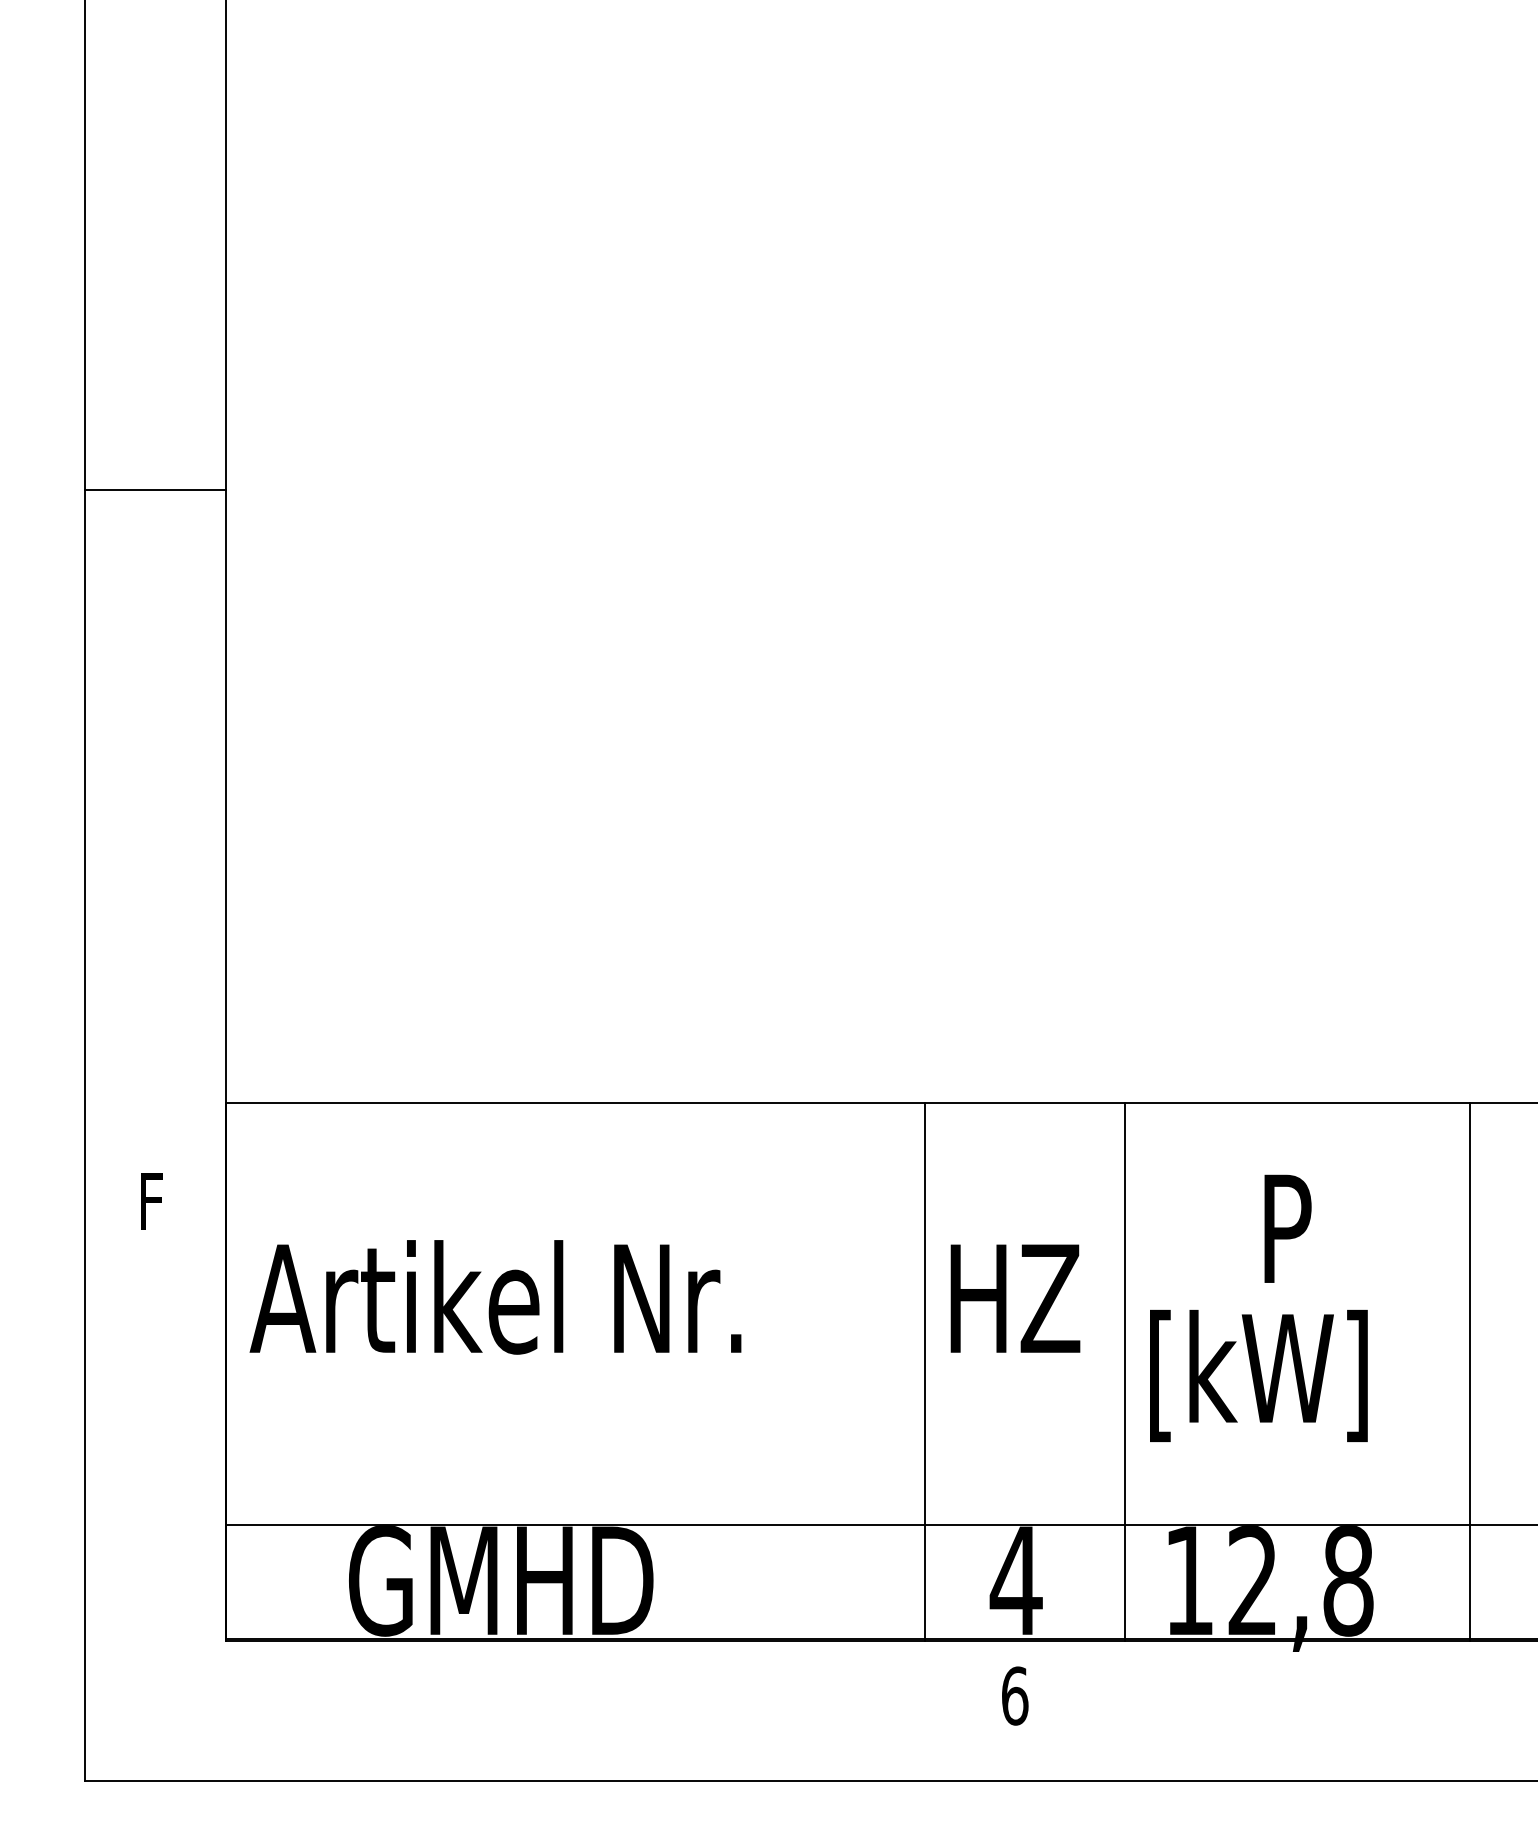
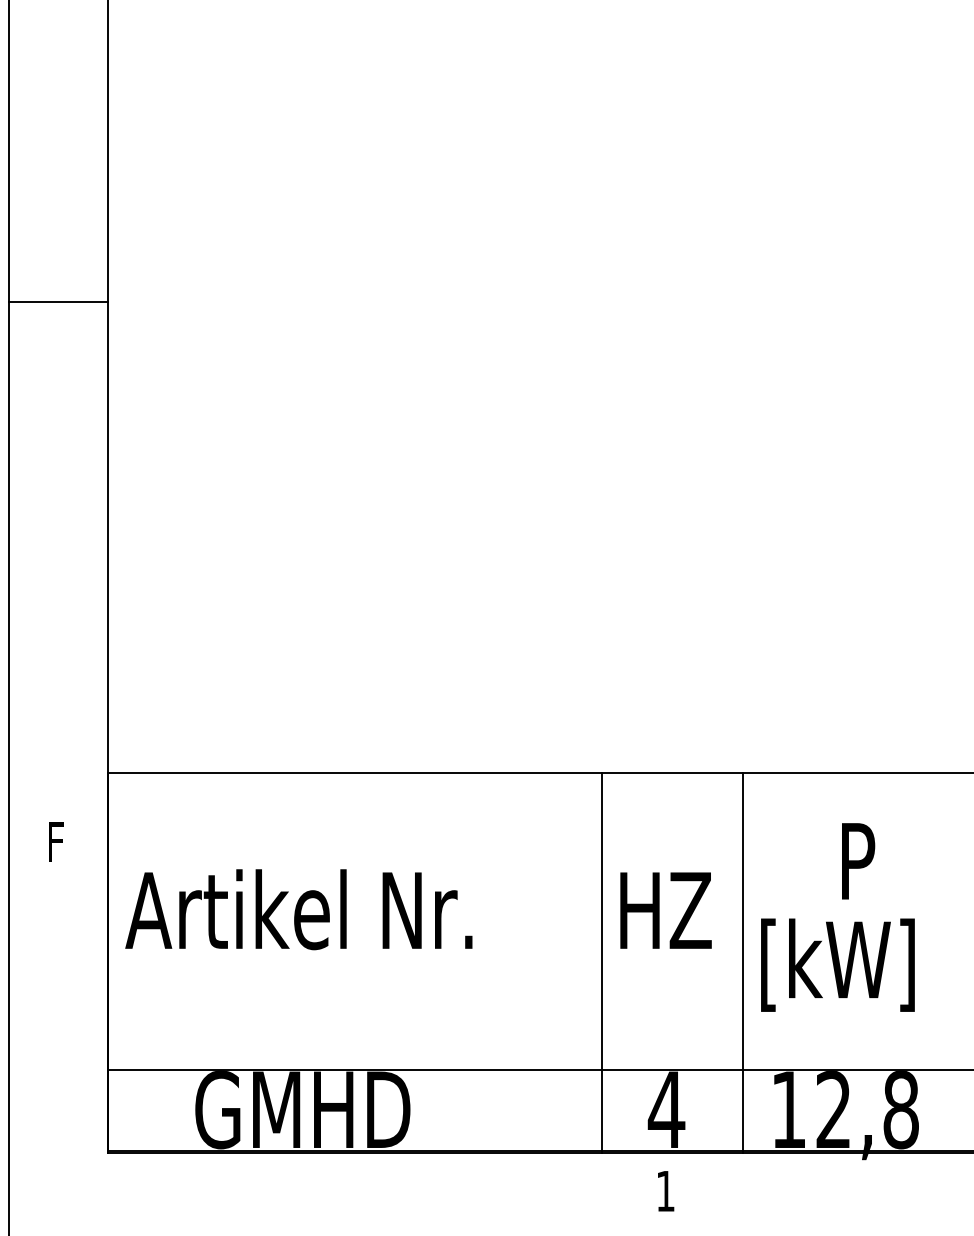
line: (154, 490) -> (58, 302), moved
text: (1015, 1695) -> (666, 1190), 6 -> 1

